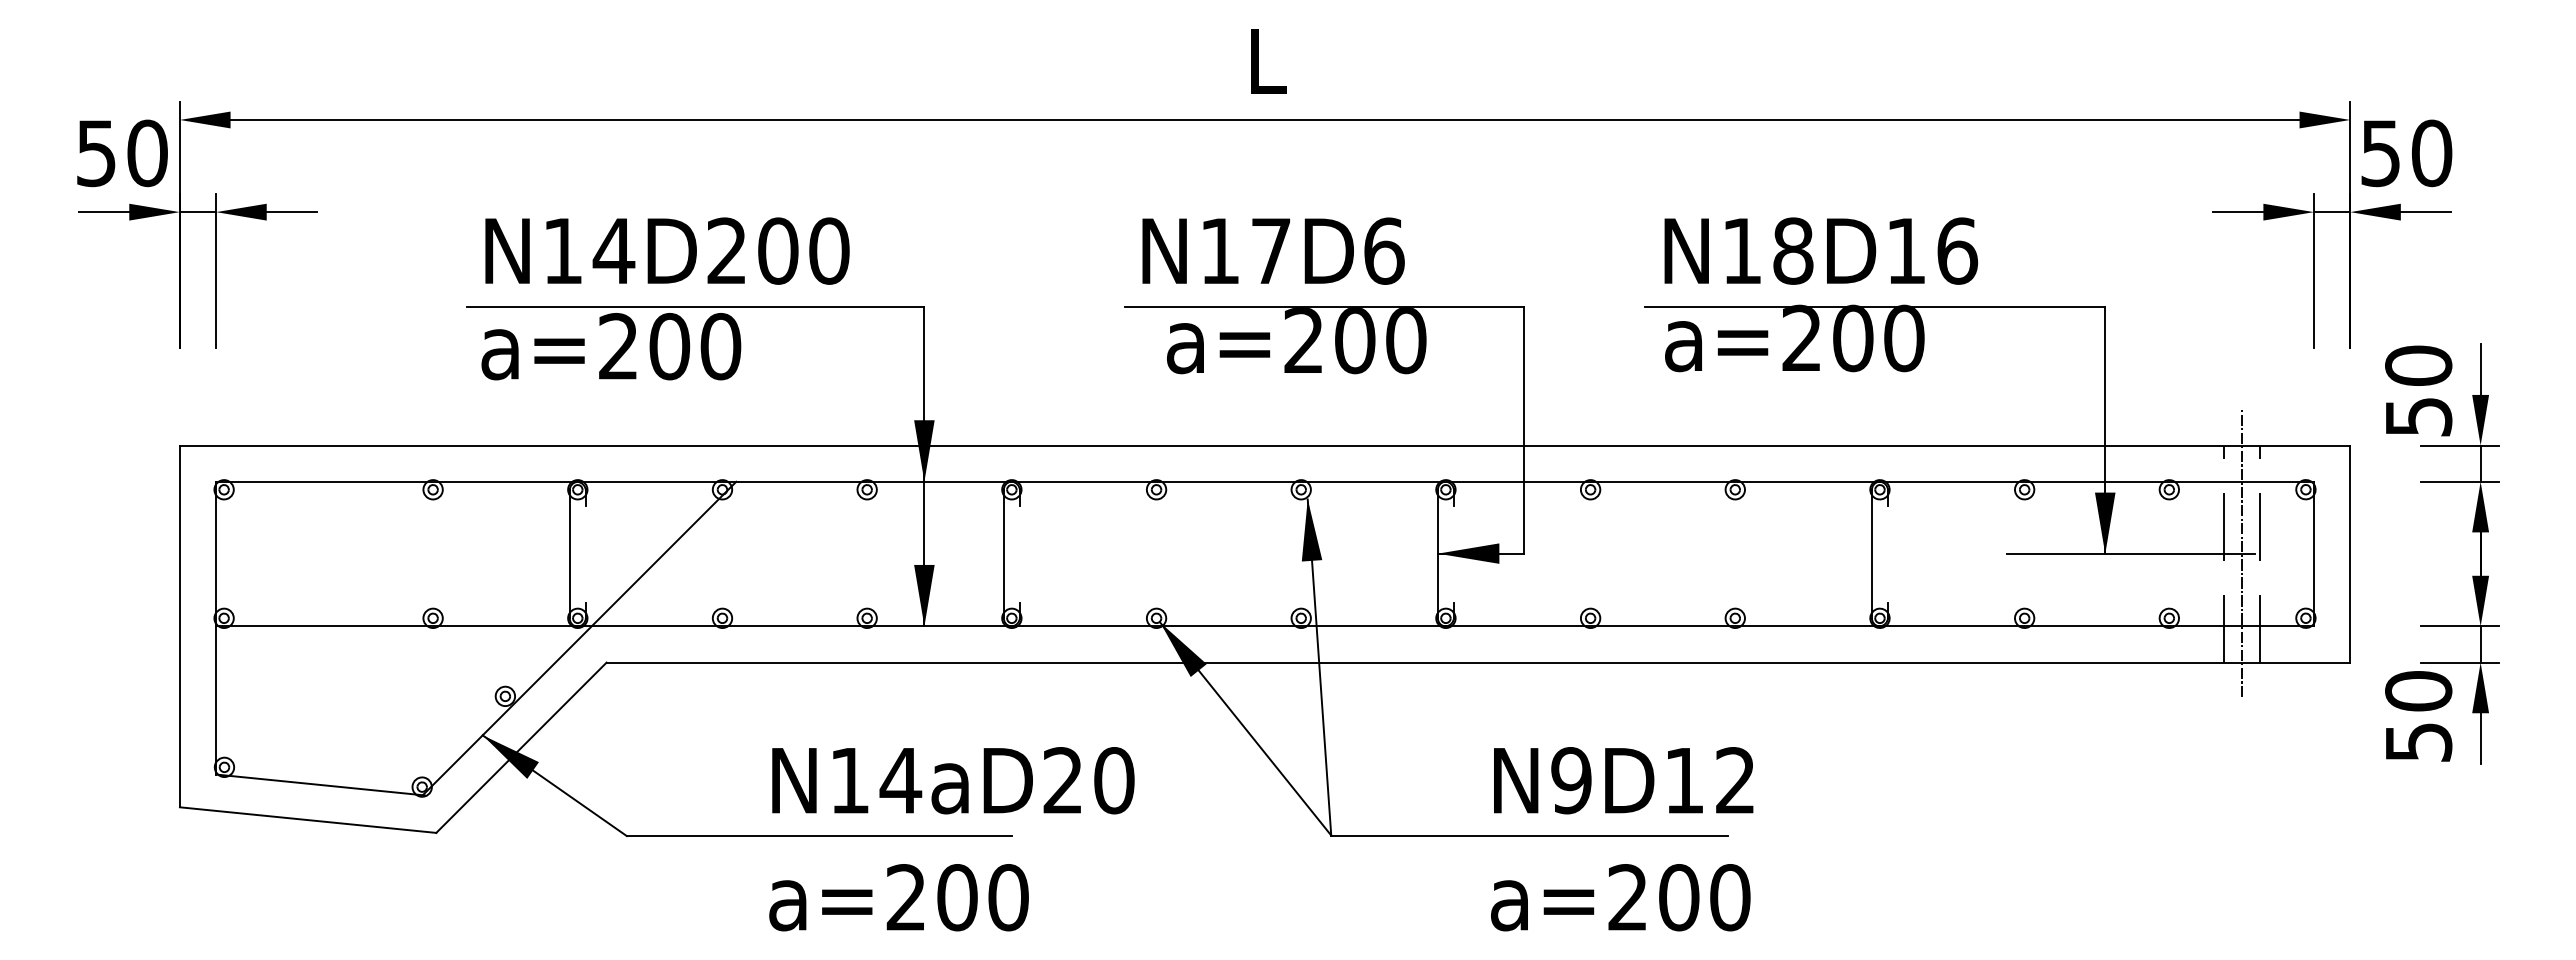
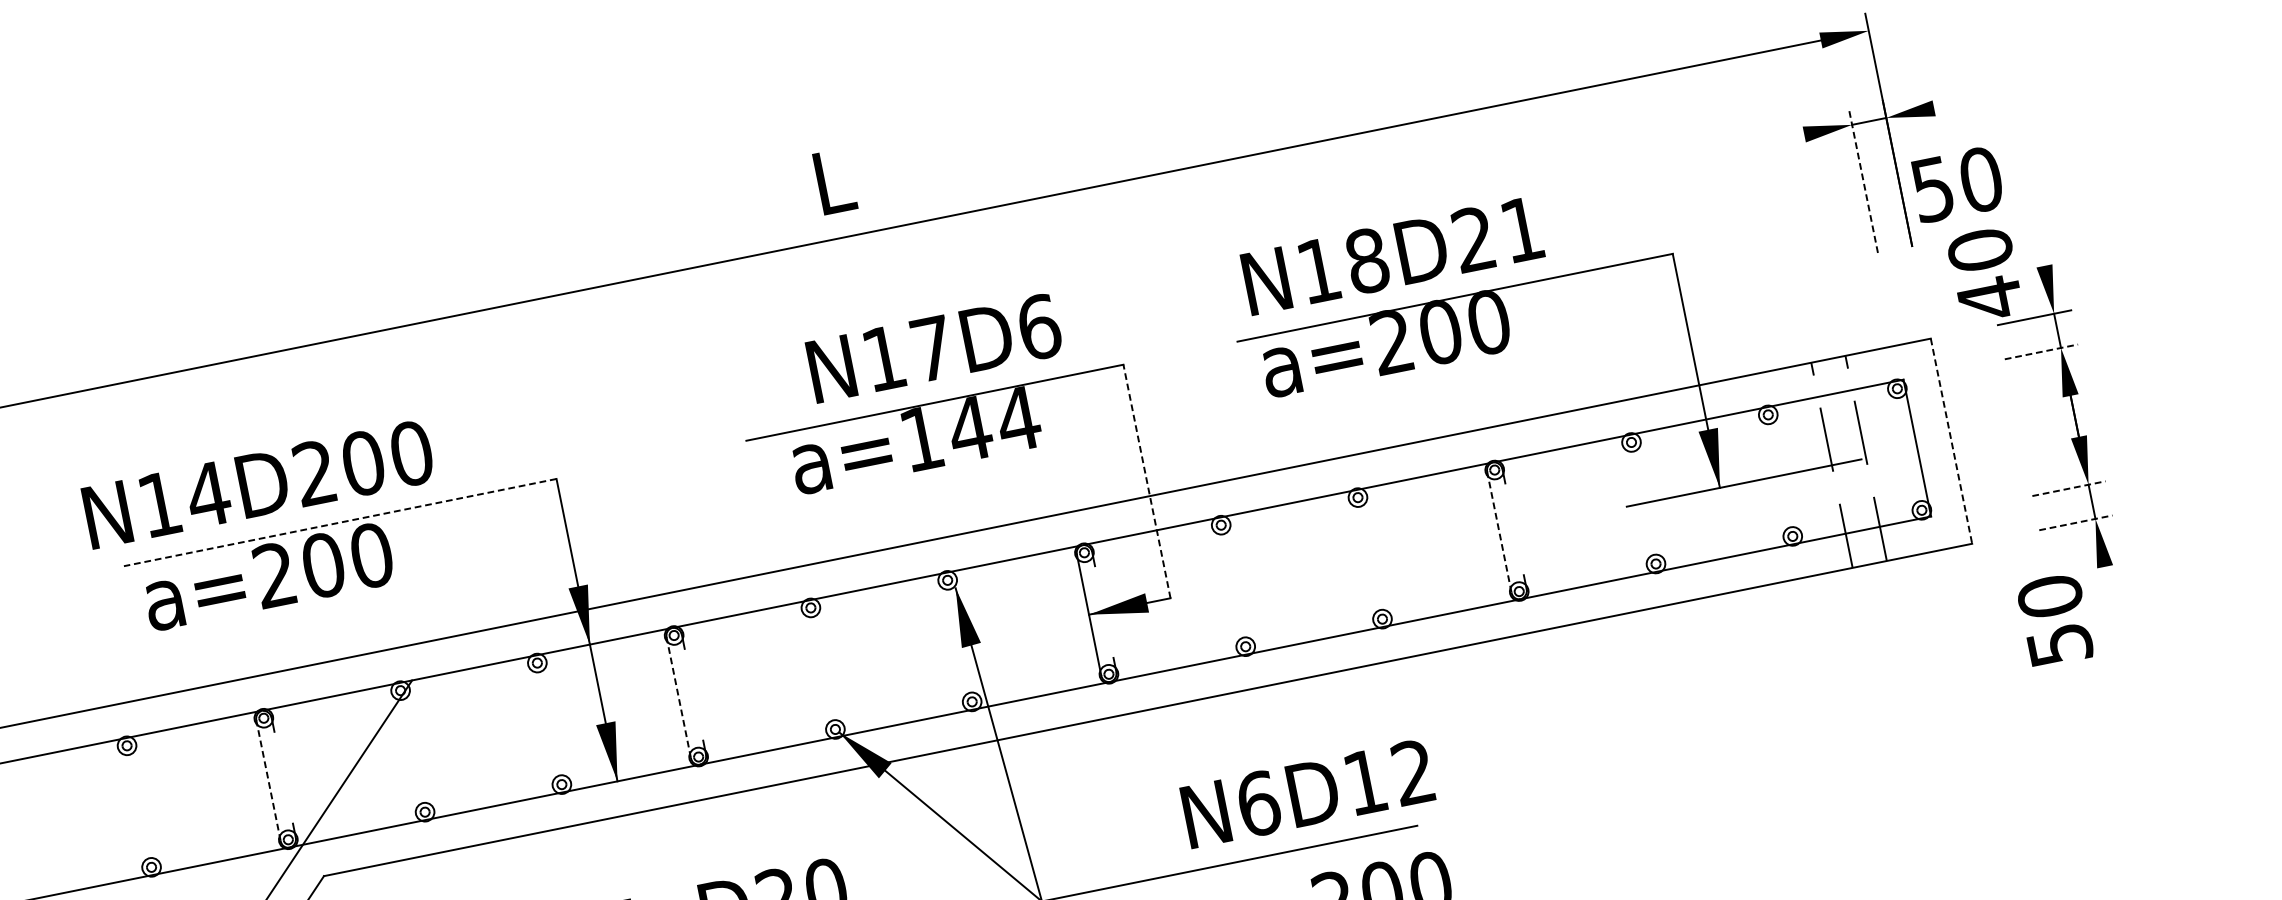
text: (2406, 153) -> (1957, 184), moved
line: (2237, 212) -> (1779, 139), removed
line: (2425, 212) -> (1957, 103), removed
text: (667, 250) -> (258, 483), moved
text: (1273, 250) -> (934, 347), moved
text: (1932, 250) -> (1498, 233), N18D16 -> N18D21
line: (2314, 270) -> (1863, 179), solid -> dashed
line: (695, 306) -> (340, 522), solid -> dashed
text: (1355, 341) -> (970, 429), a=200 -> a=144
line: (2480, 369) -> (2039, 241), removed
text: (2419, 416) -> (1990, 297), 50 -> 40
line: (1524, 430) -> (1147, 481), solid -> dashed
line: (2459, 481) -> (2040, 351), solid -> dashed
line: (569, 553) -> (268, 780), solid -> dashed
line: (1003, 553) -> (678, 697), solid -> dashed
line: (1871, 553) -> (1498, 531), solid -> dashed
line: (2241, 553) -> (1848, 461), removed
line: (2350, 554) -> (1951, 441), solid -> dashed
line: (2459, 626) -> (2068, 488), solid -> dashed
line: (2459, 662) -> (2075, 522), solid -> dashed
text: (2418, 716) -> (2054, 620), moved
line: (2480, 738) -> (2109, 590), removed
text: (1571, 780) -> (1258, 803), N9D12 -> N6D12

